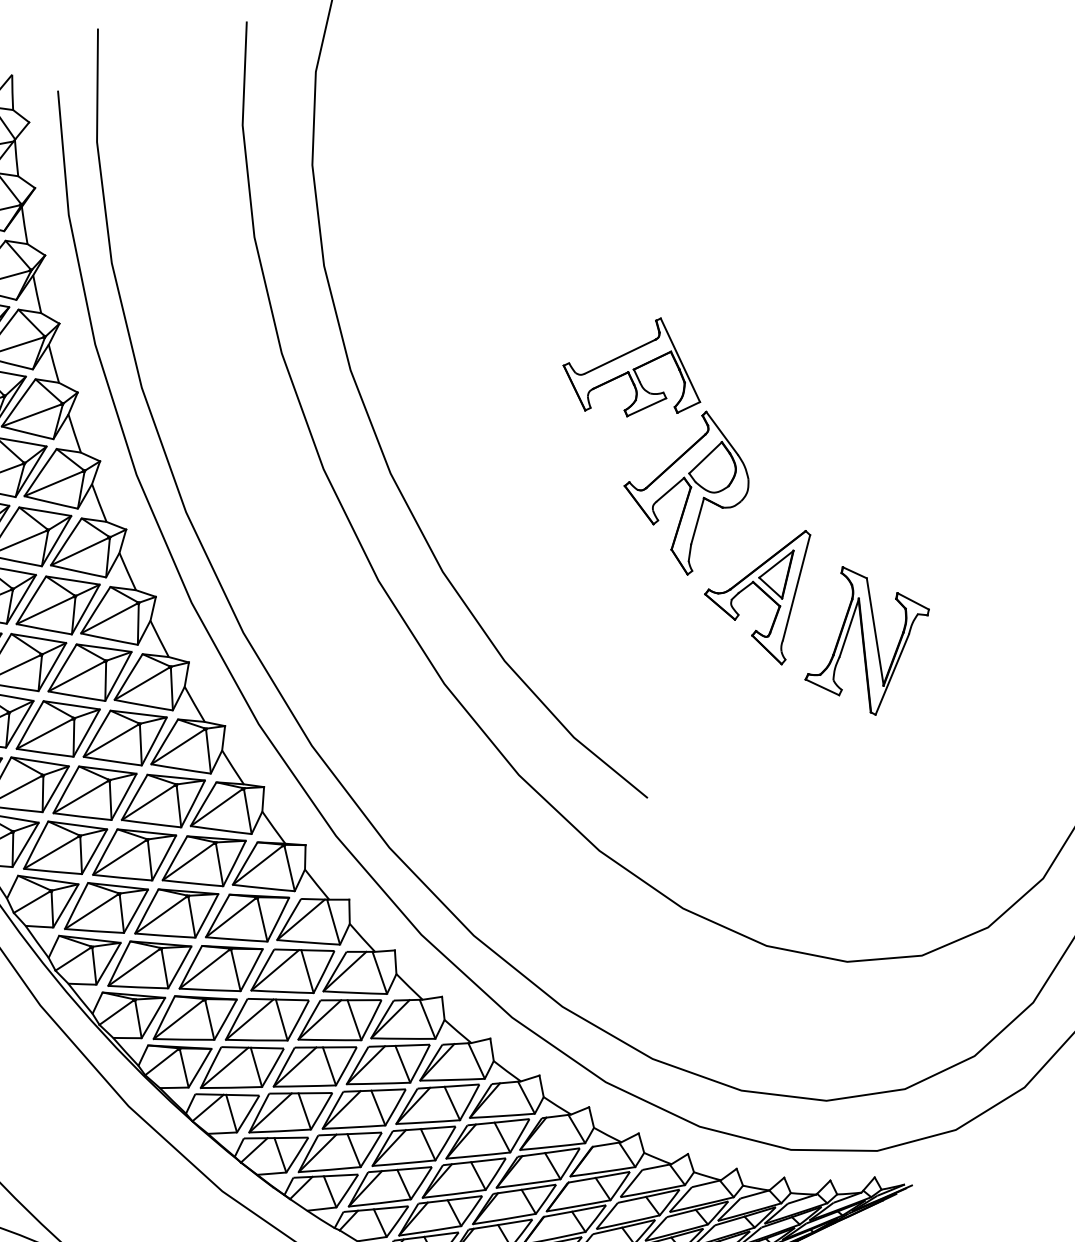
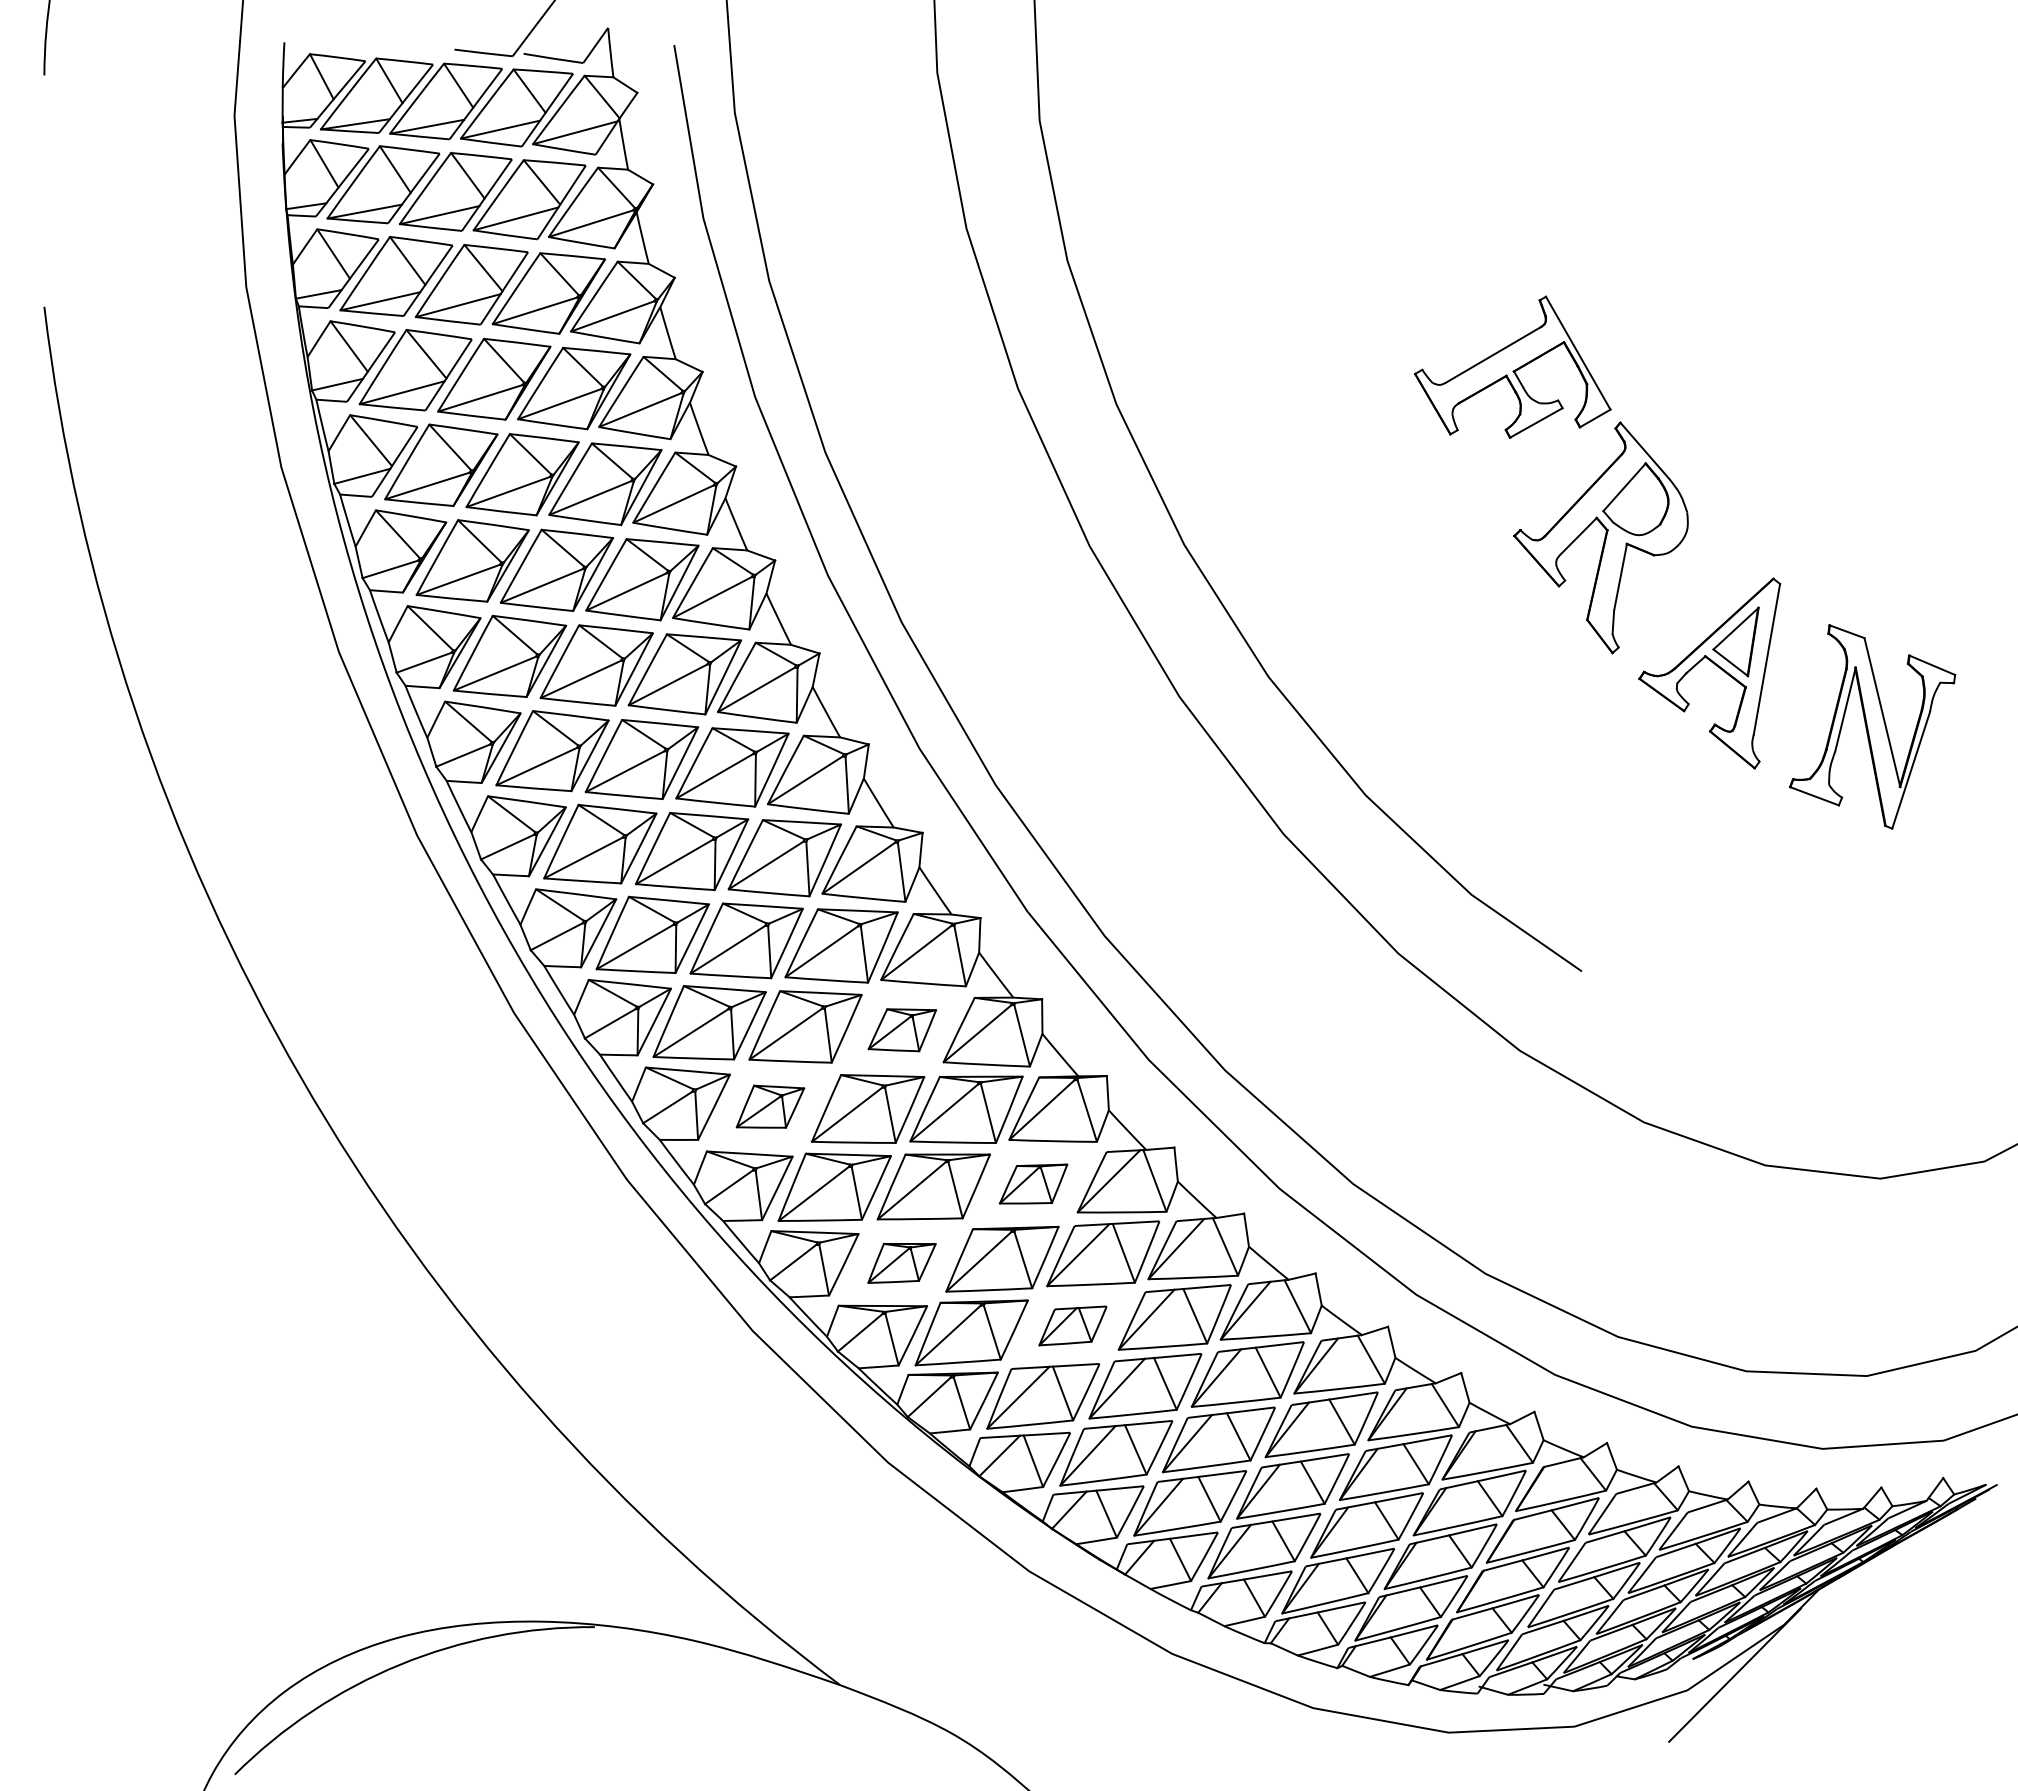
part: (163, 801) -> (902, 1030), size x0.6
part: (65, 847) -> (770, 1106), size x0.6
part: (247, 917) -> (1033, 1183), size x0.6
part: (149, 966) -> (901, 1263), size x0.6
part: (267, 1019) -> (1072, 1325), size x0.6

